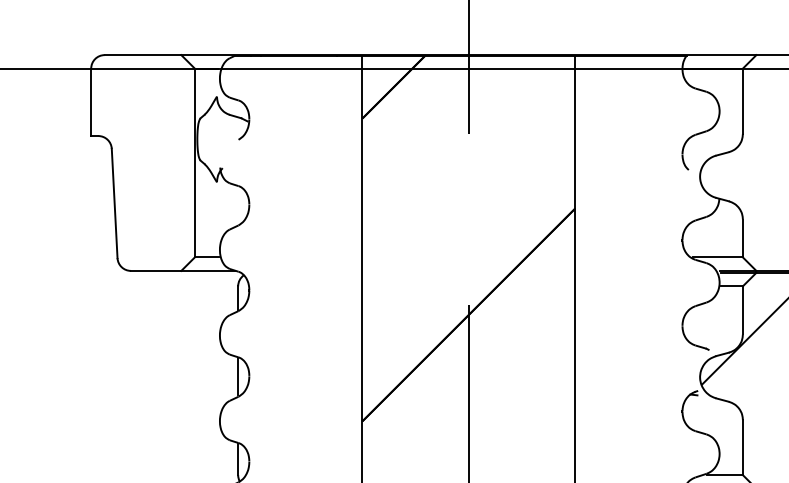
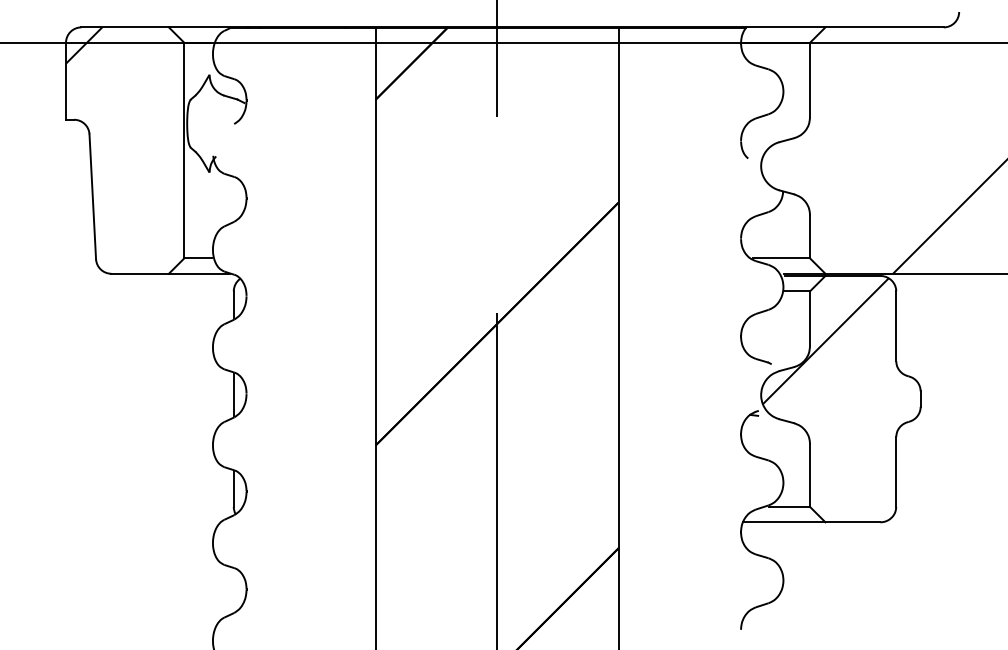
hatch: (107, 70) -> (84, 45), added

